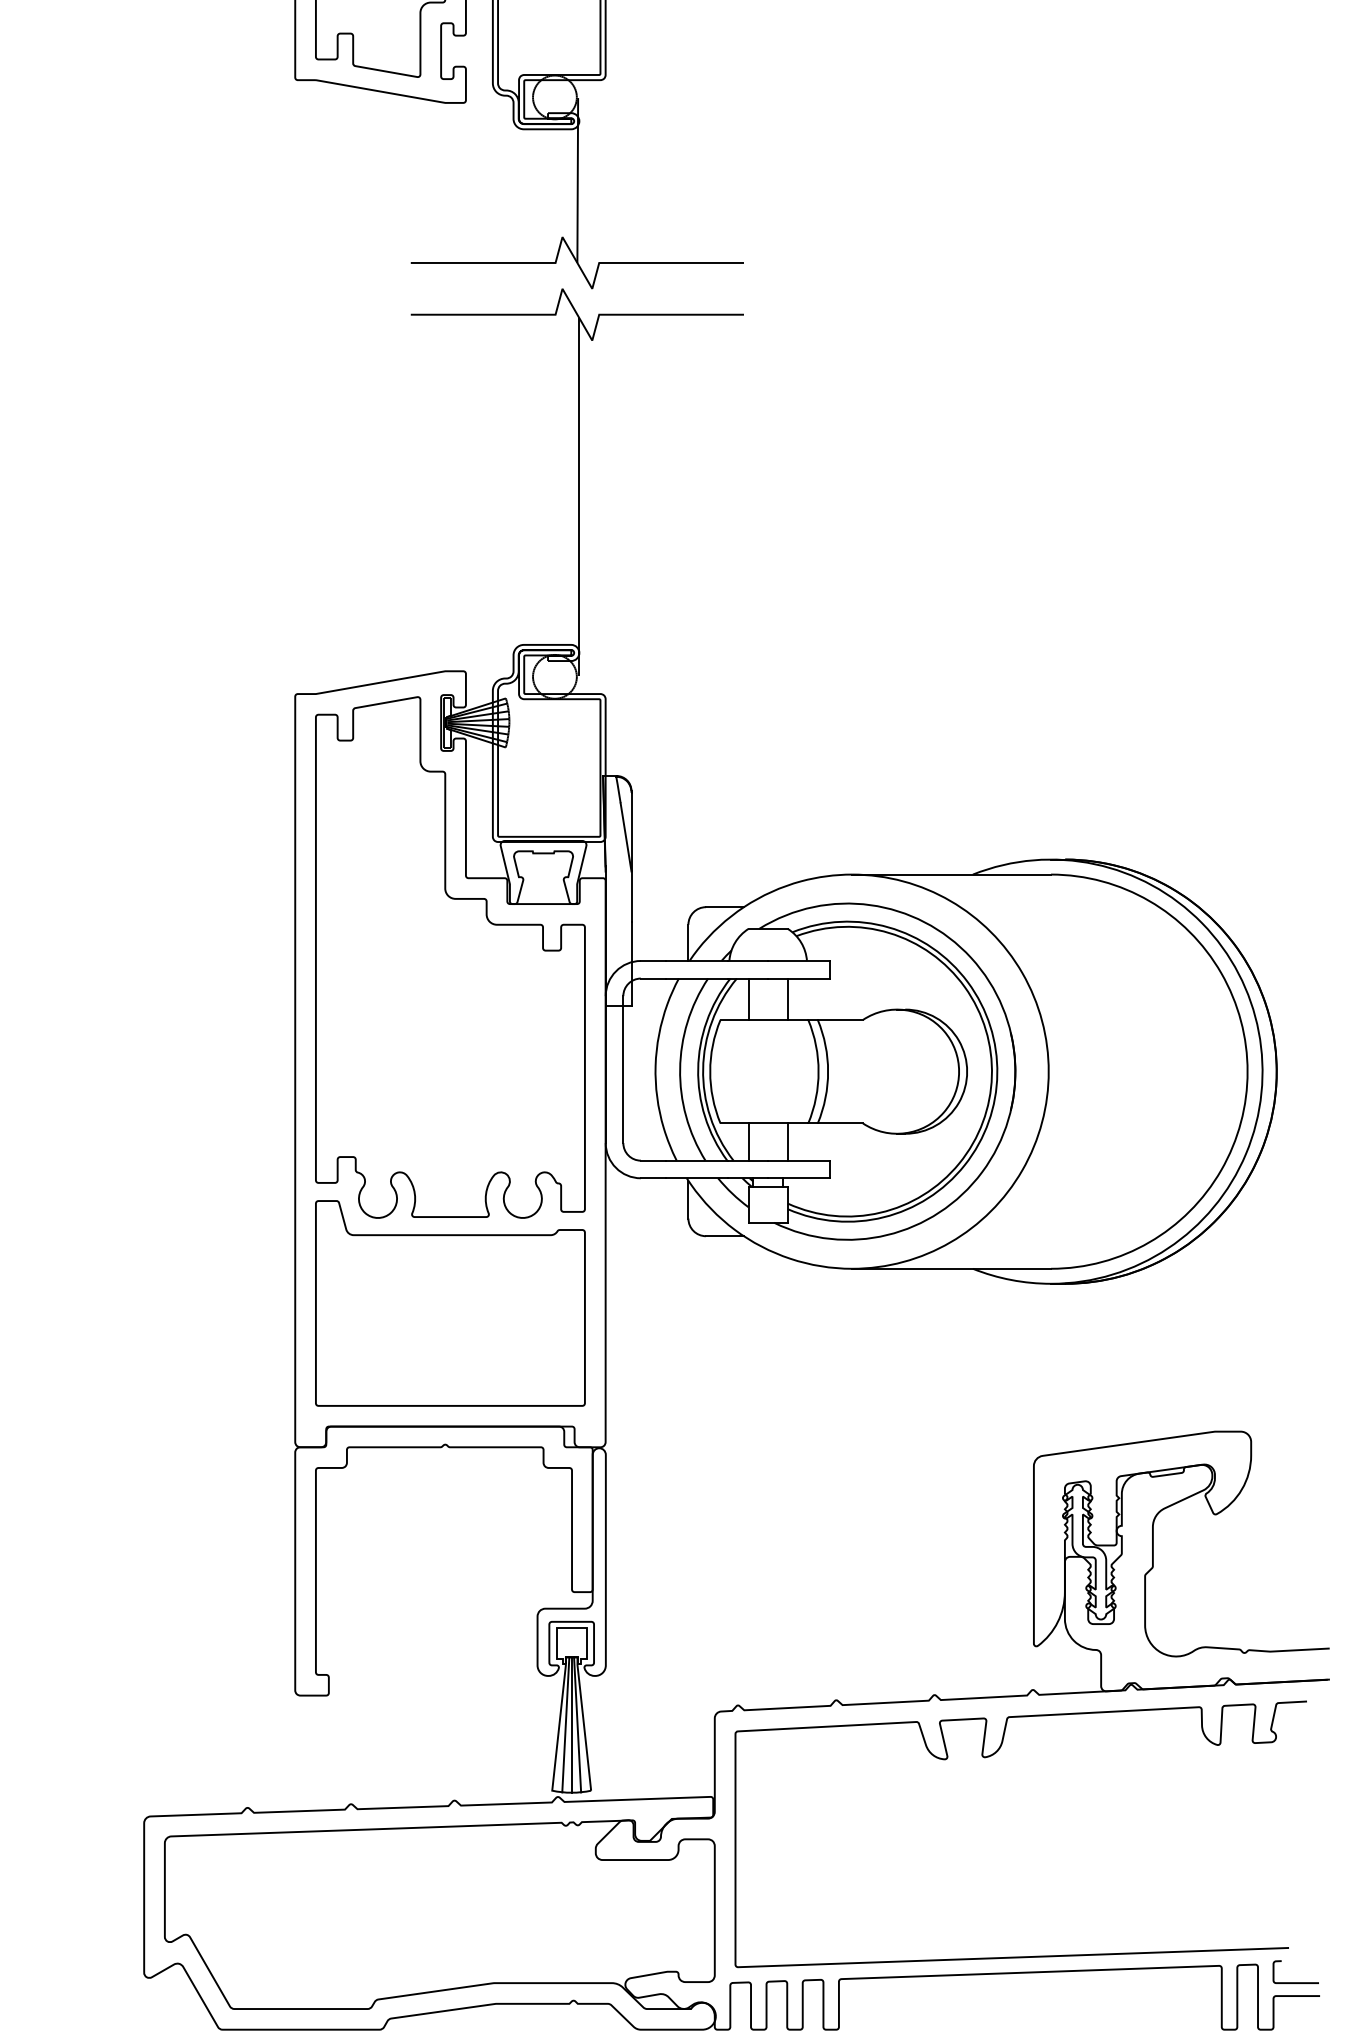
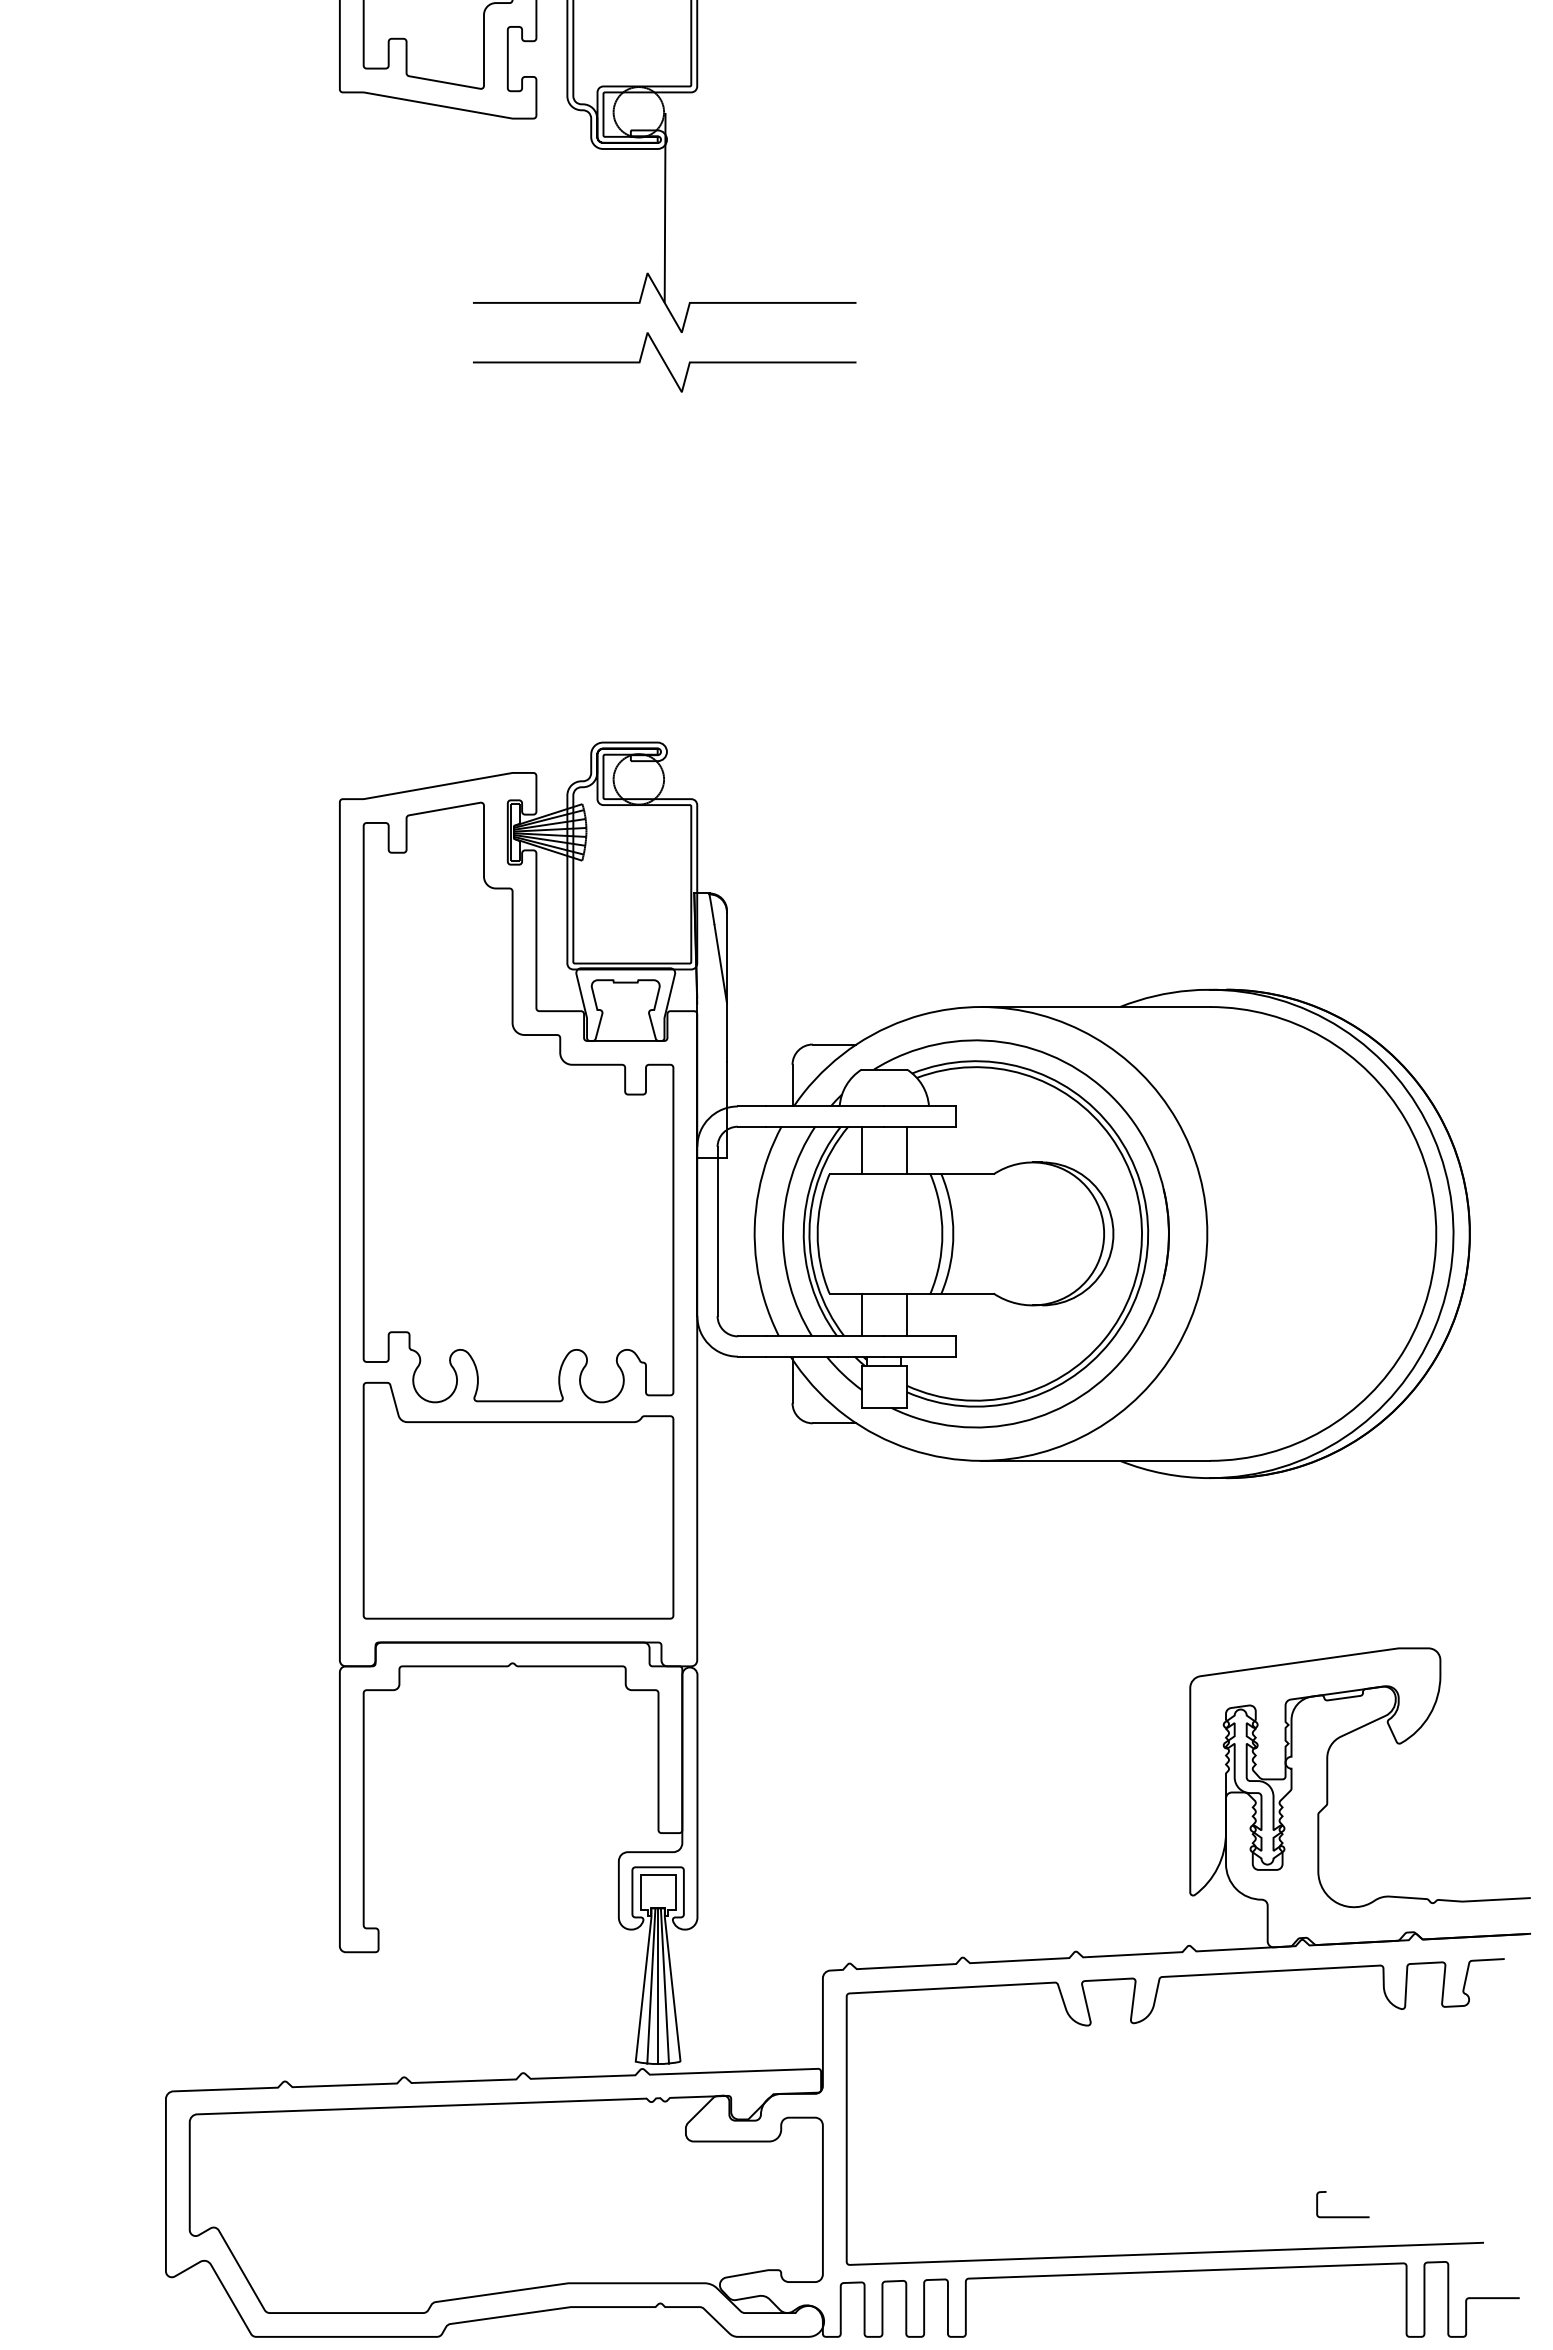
line: (578, 497) -> (666, 572), removed
curve: (1295, 1982) -> (1342, 2216), moved

